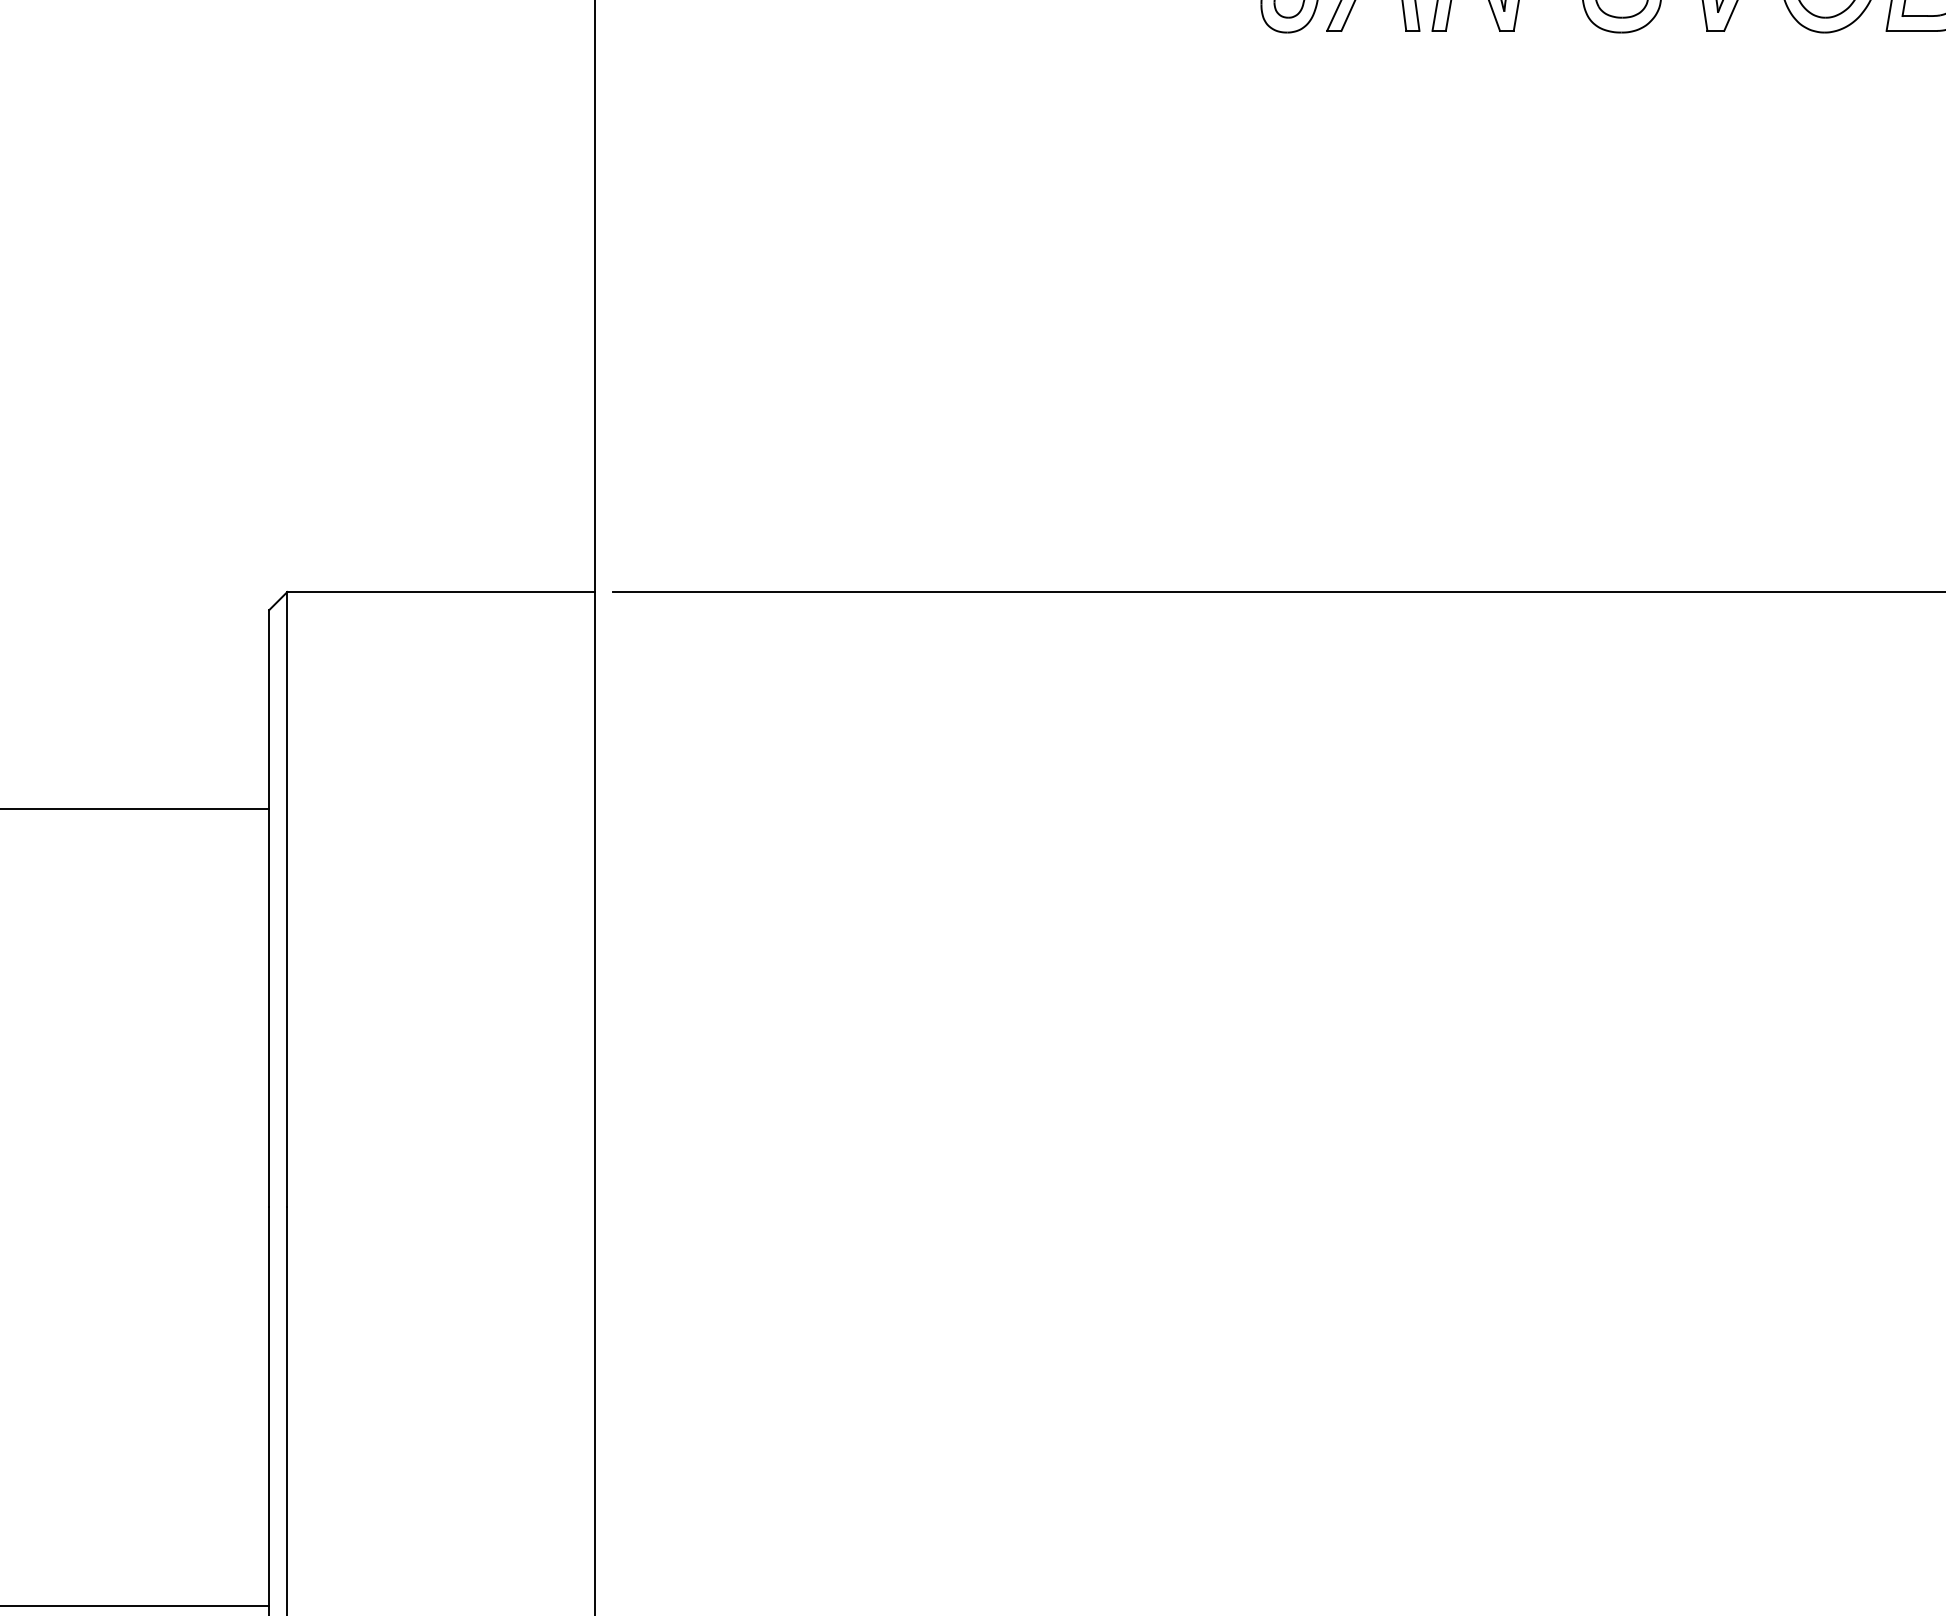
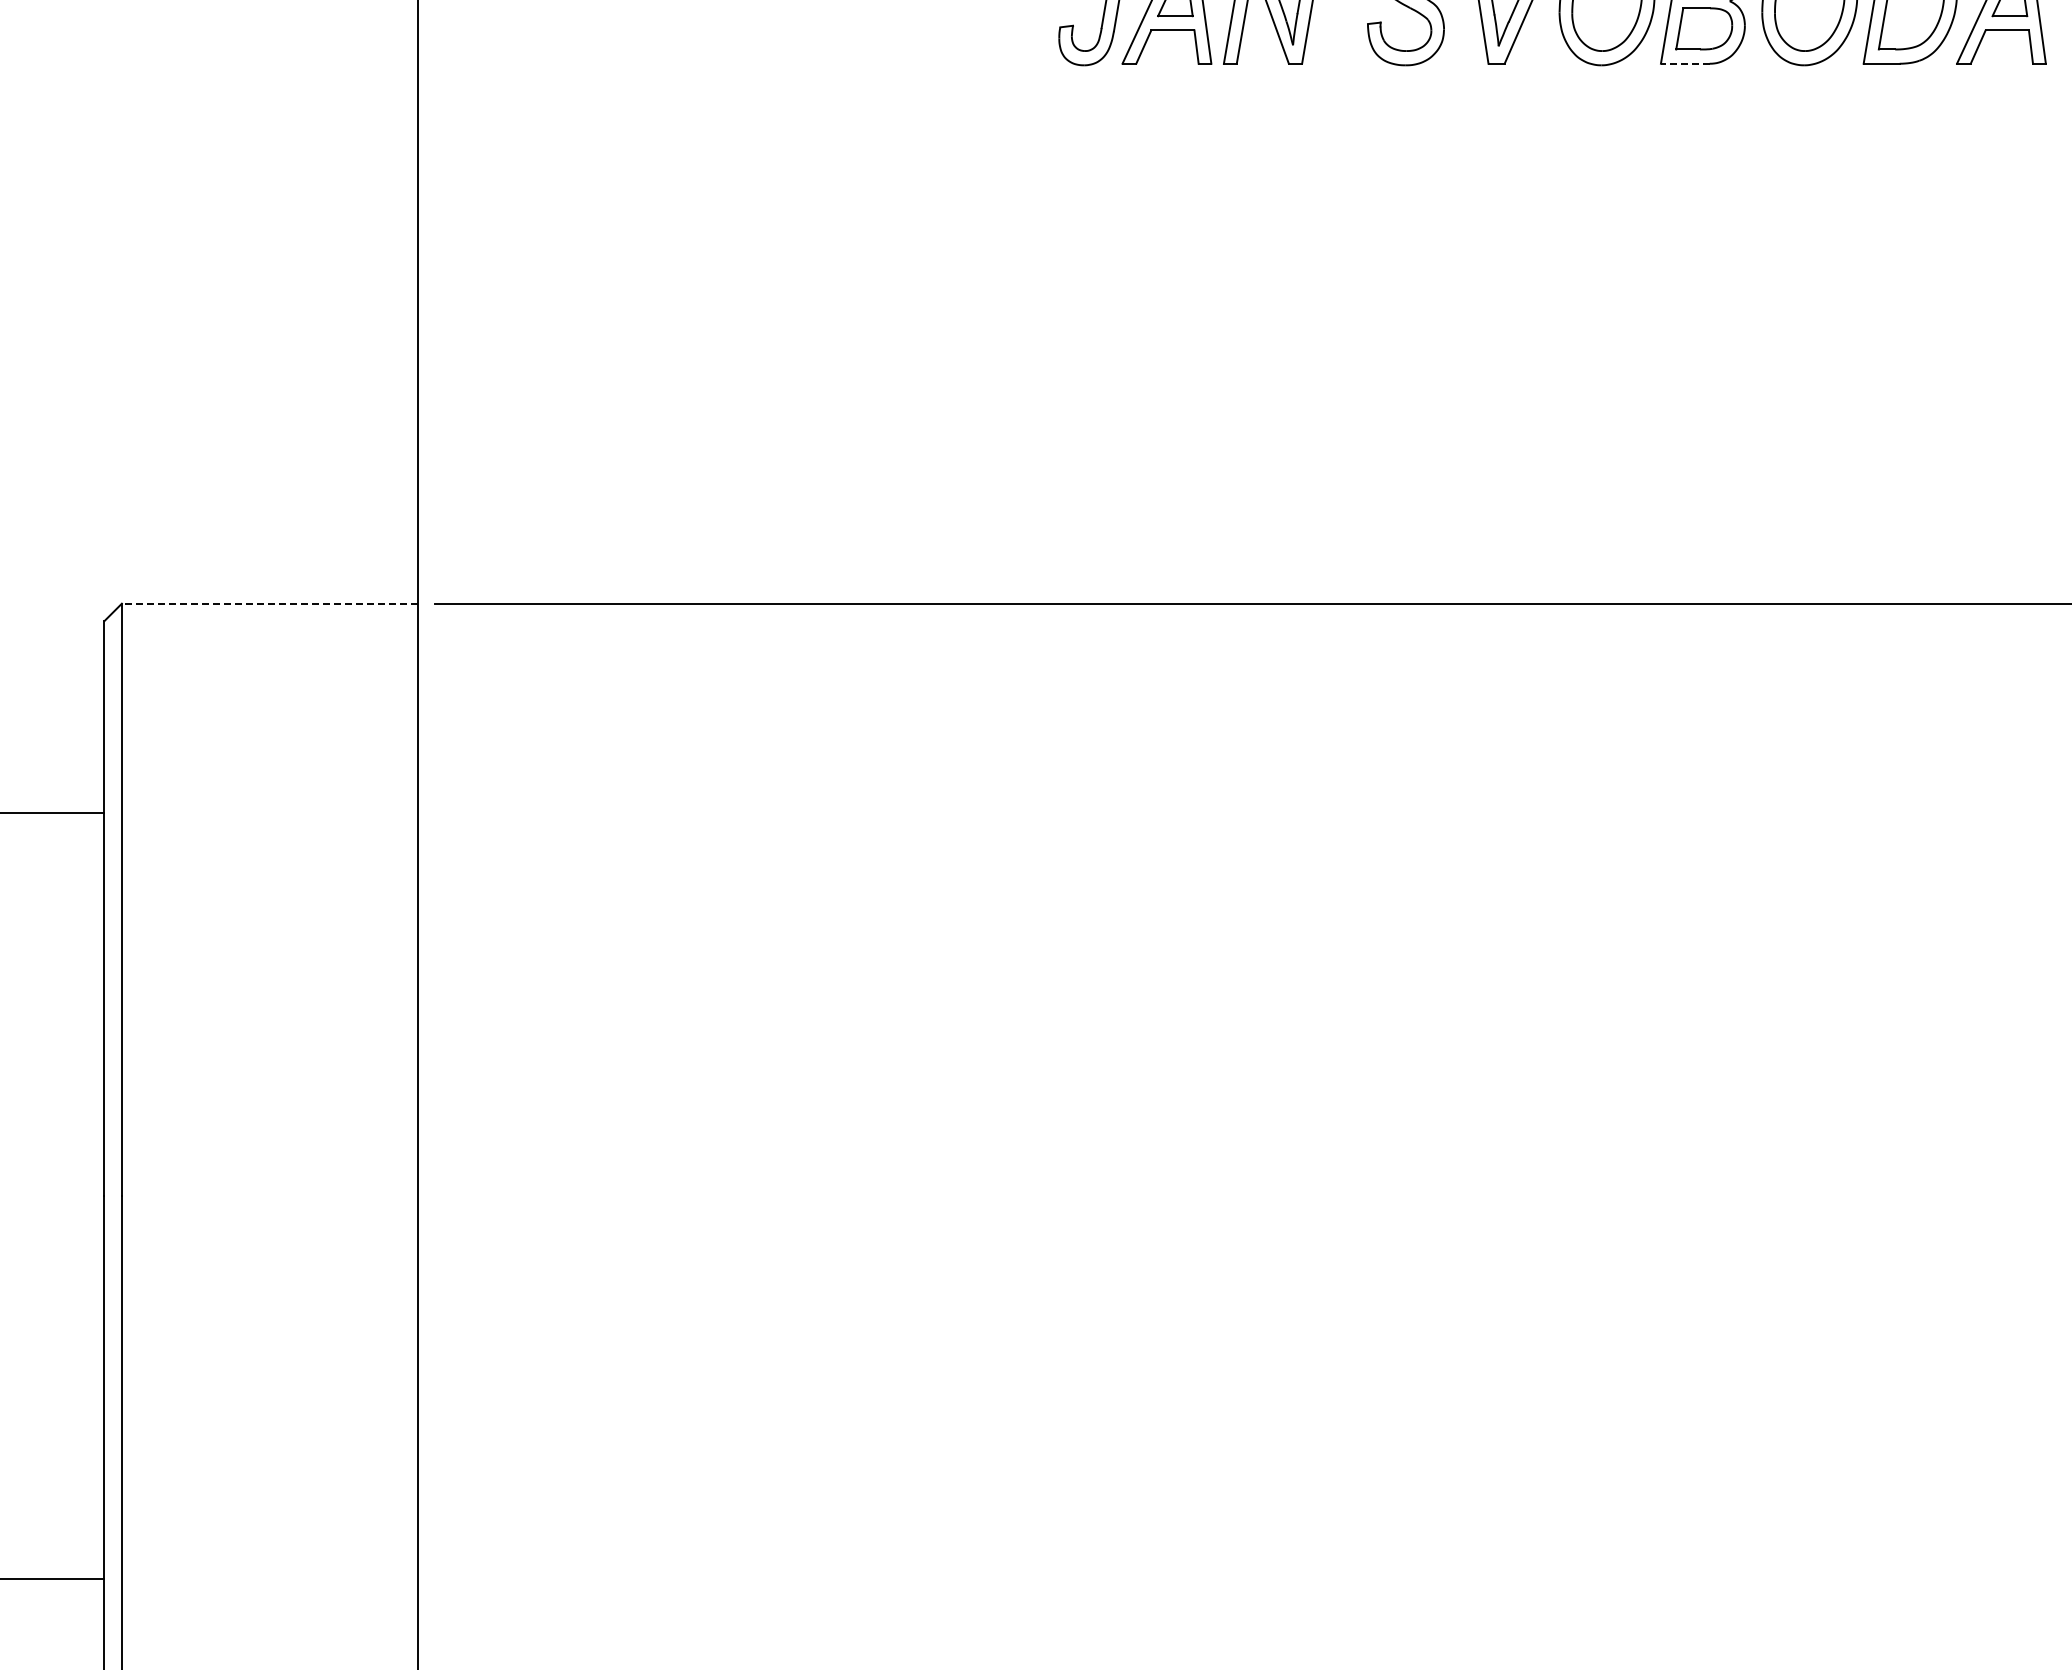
line: (1911, 30) -> (1684, 63), solid -> dashed
line: (440, 591) -> (269, 603), solid -> dashed

